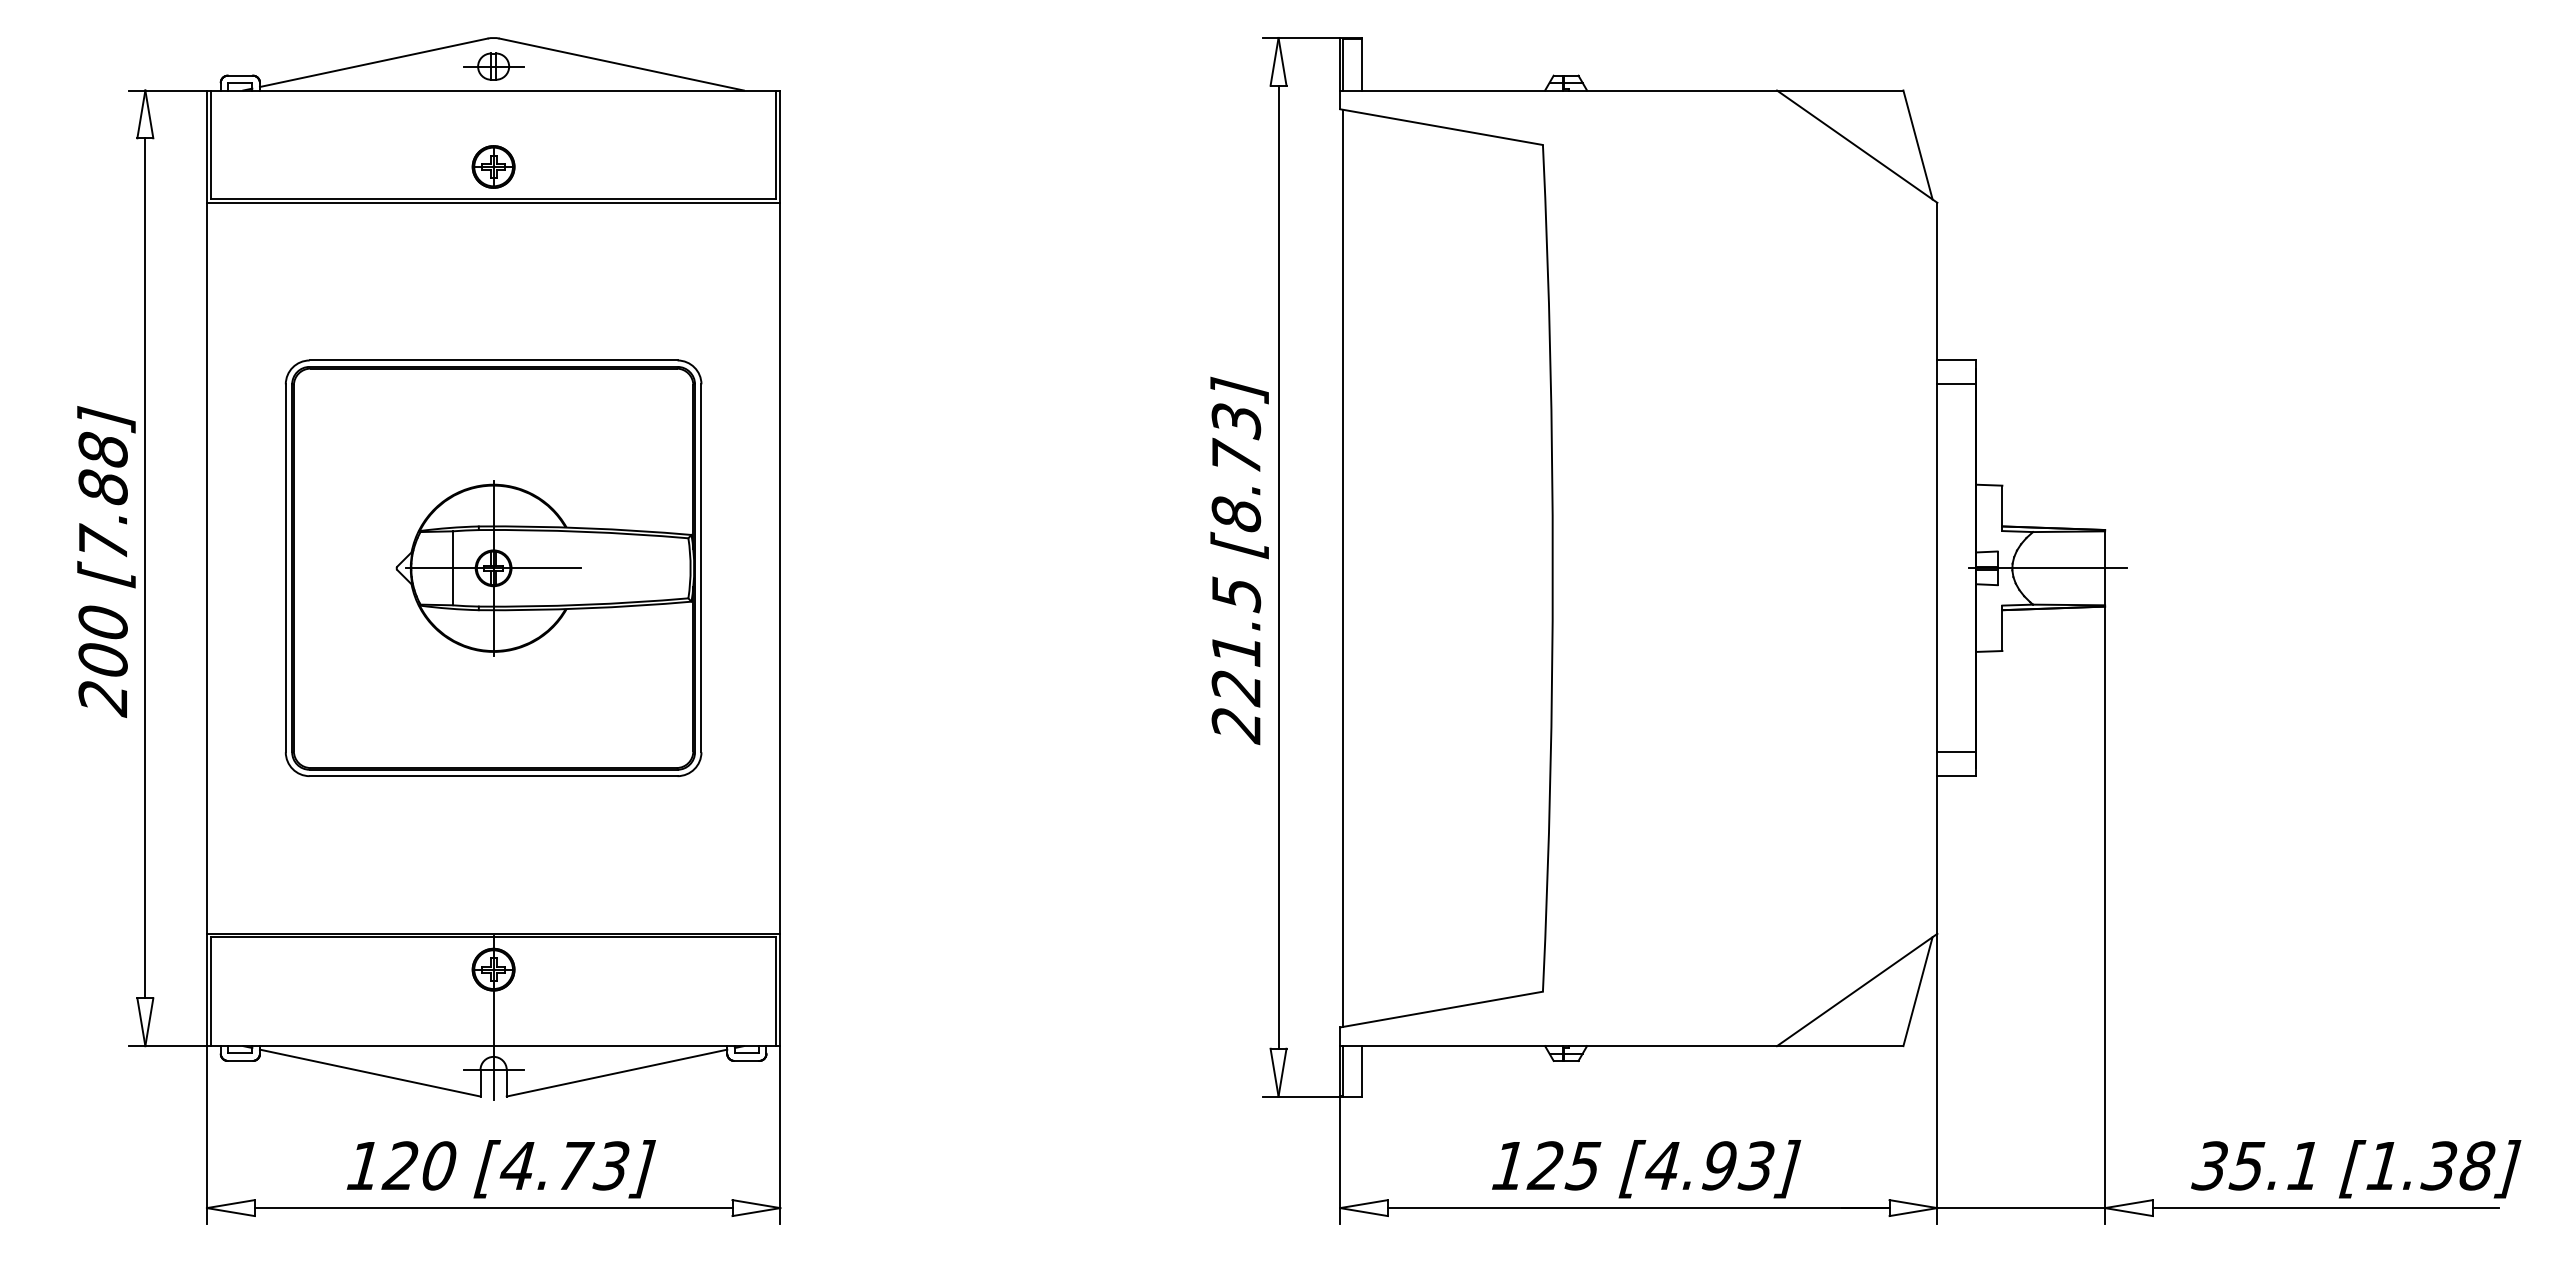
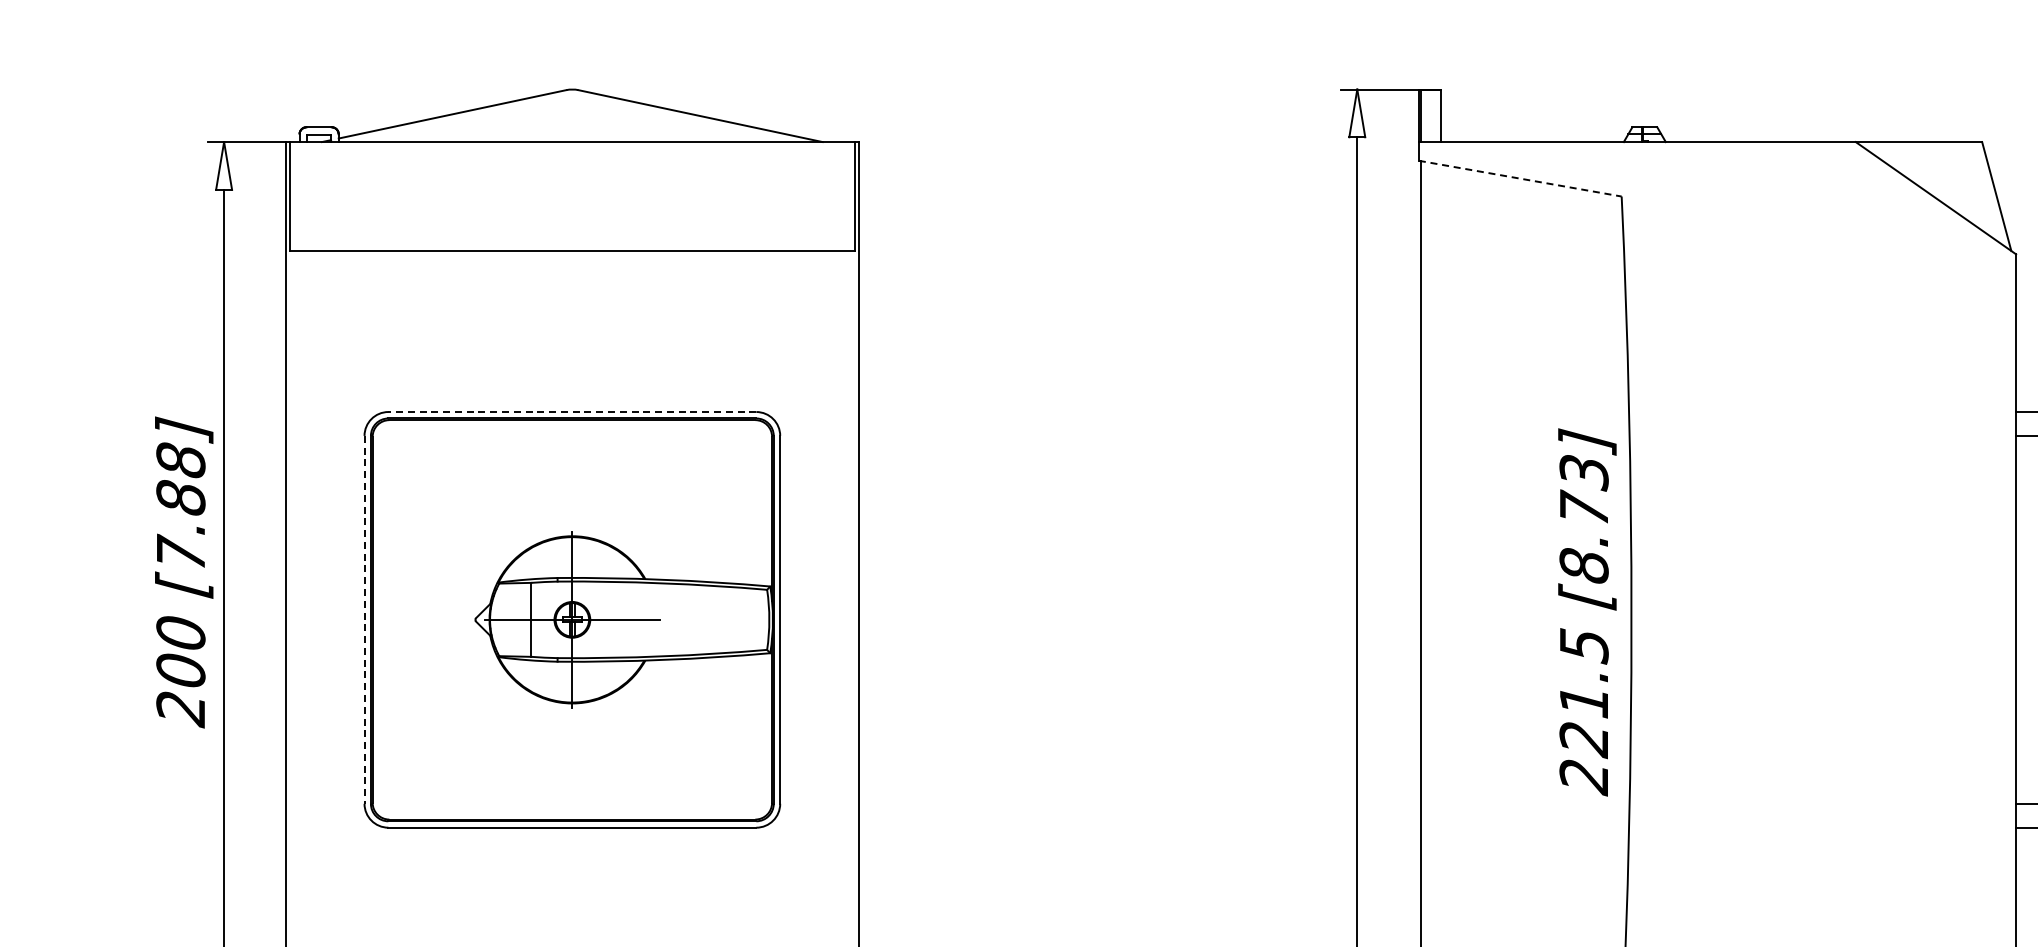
part: (493, 66) -> (572, 118), removed
line: (1441, 127) -> (1520, 179), solid -> dashed
part: (493, 166) -> (572, 218), removed
line: (493, 202) -> (572, 254), removed
line: (493, 360) -> (572, 412), solid -> dashed
text: (1239, 560) -> (1587, 612), moved
text: (106, 561) -> (184, 572), moved
line: (285, 568) -> (364, 620), solid -> dashed

